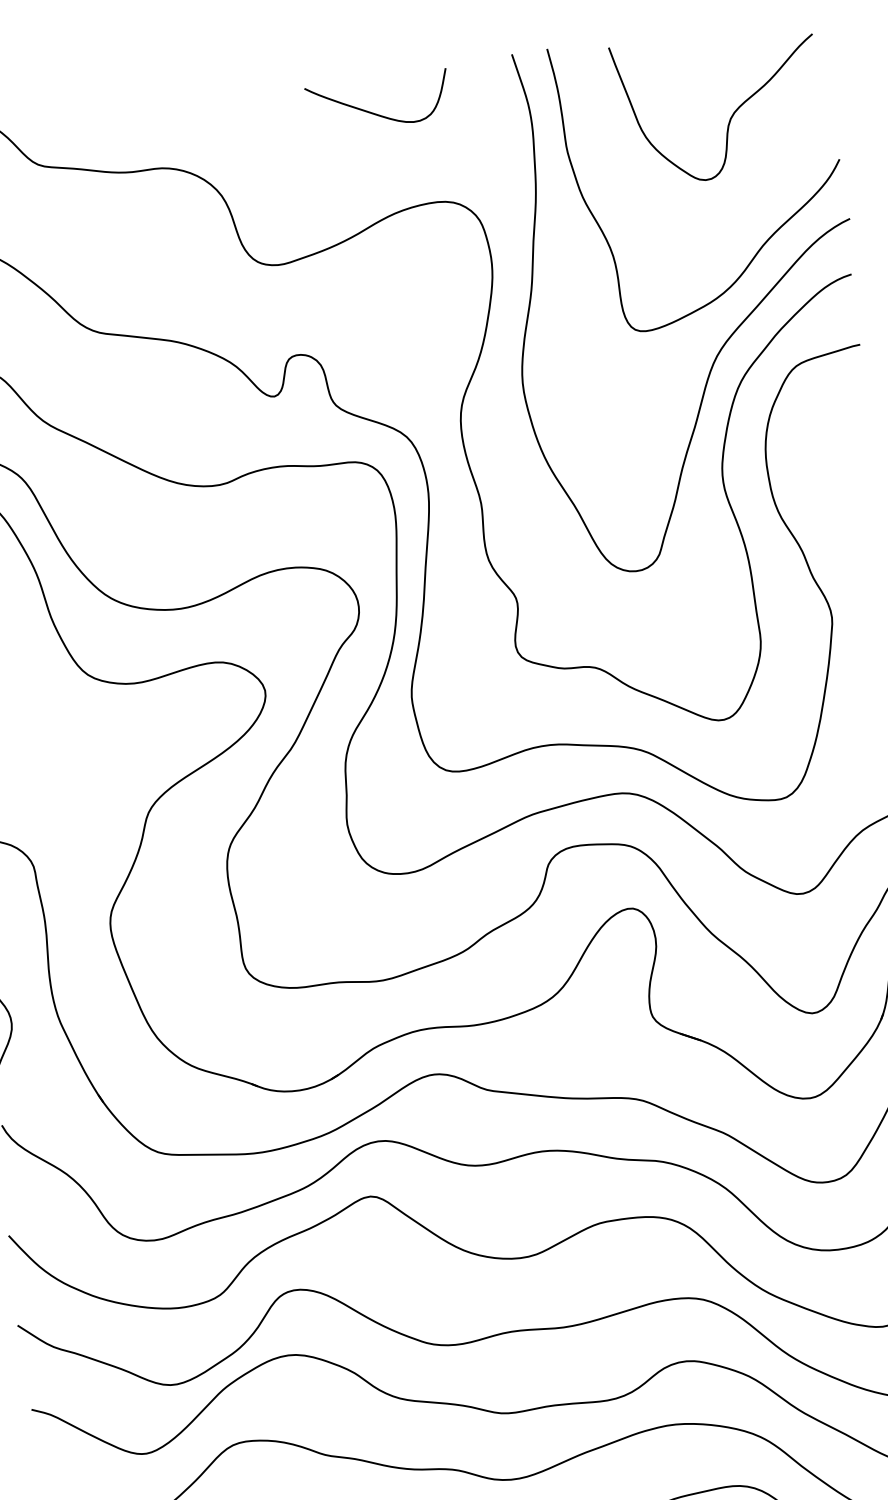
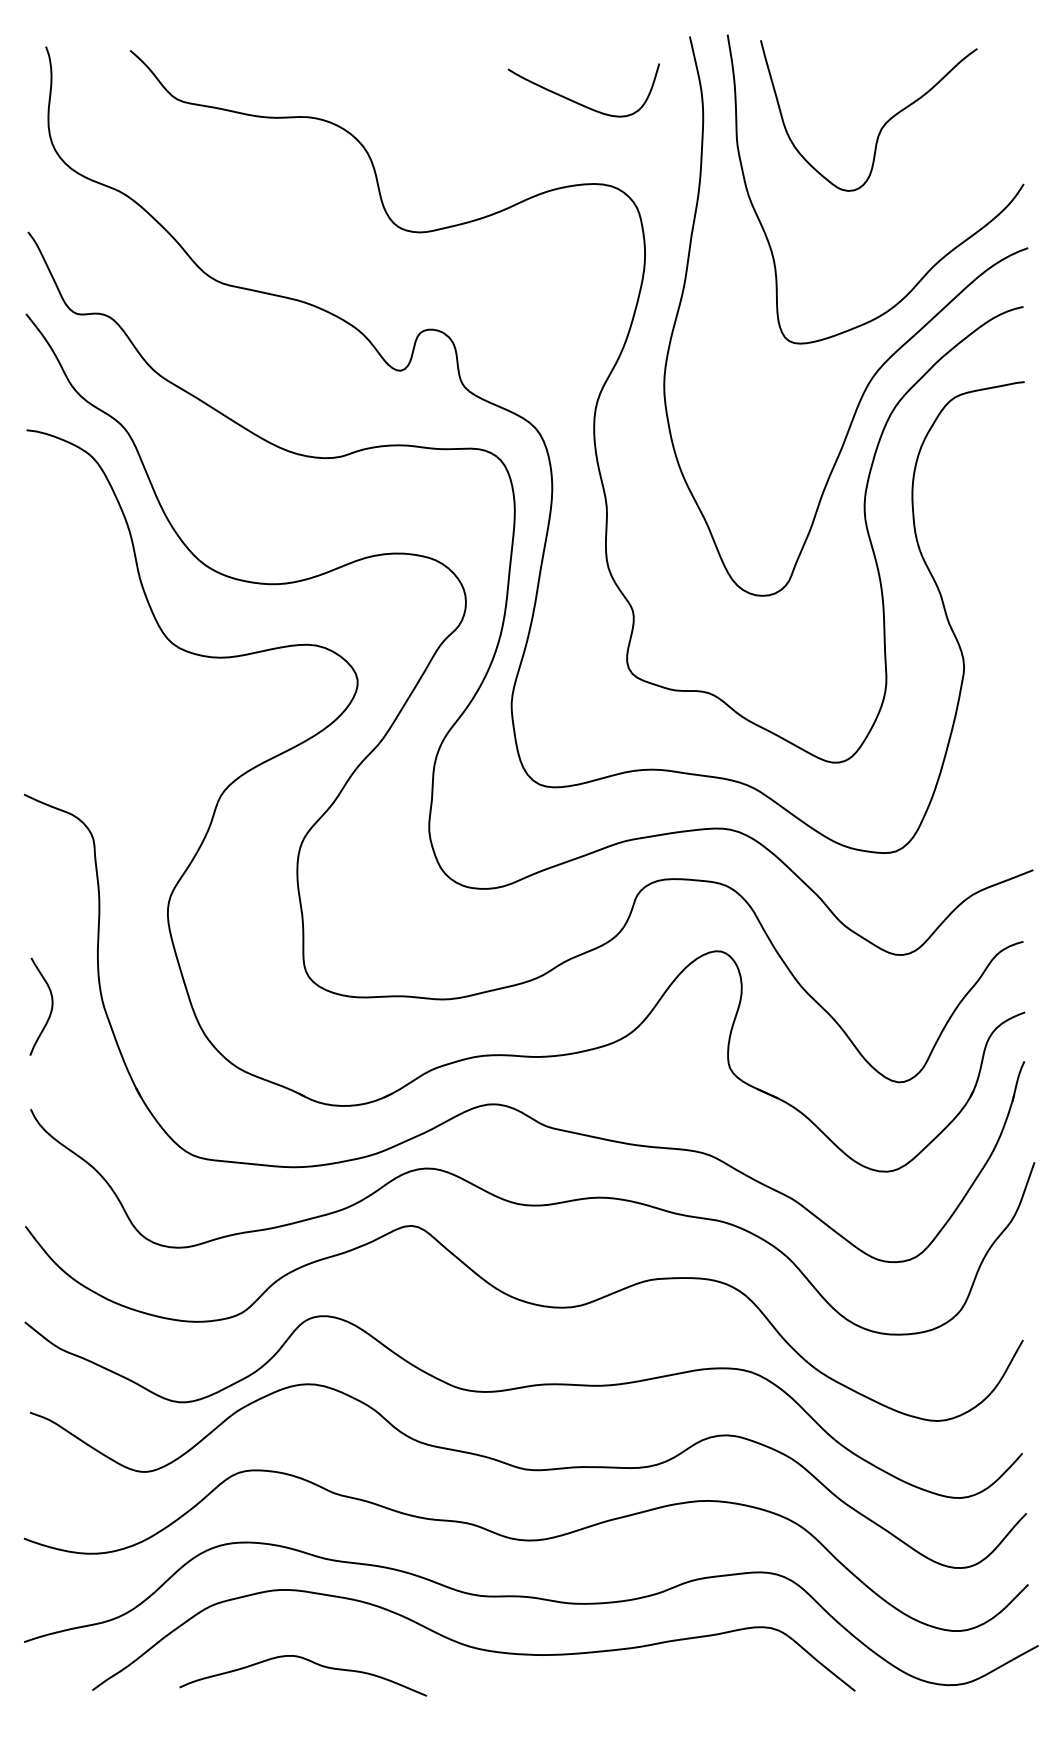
curve: (373, 112) -> (578, 102), moved
curve: (732, 114) -> (883, 124), moved

